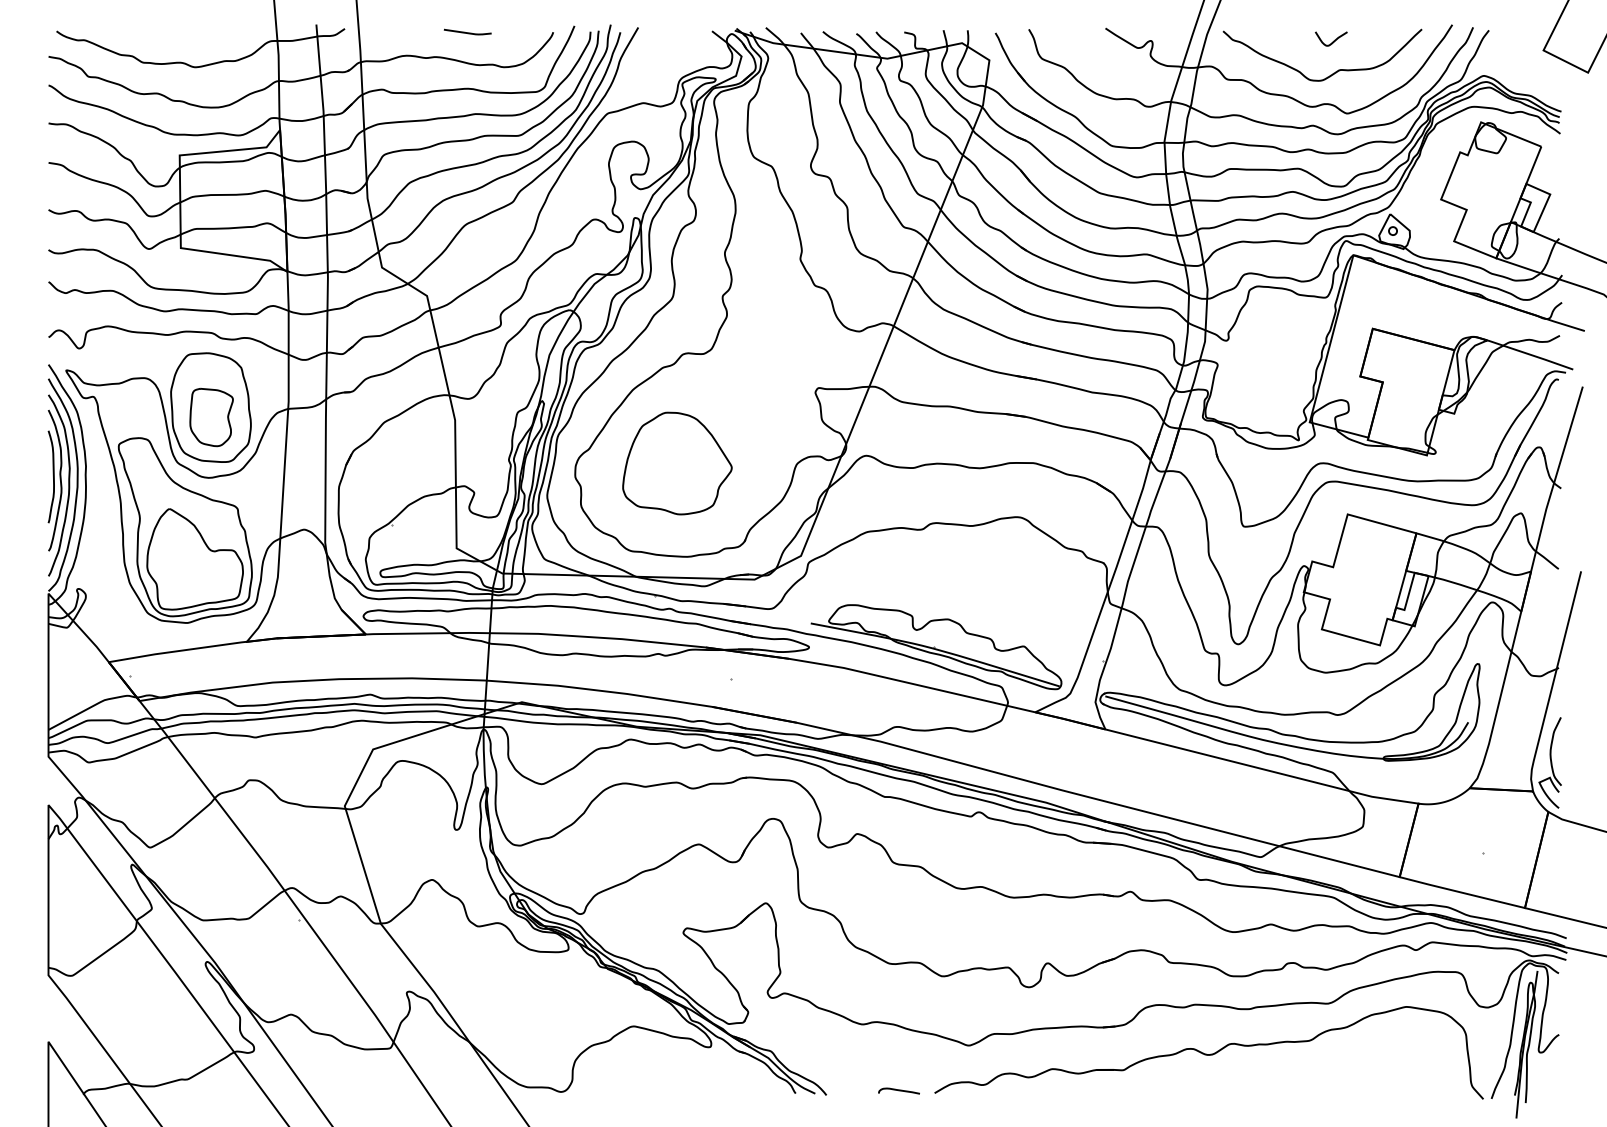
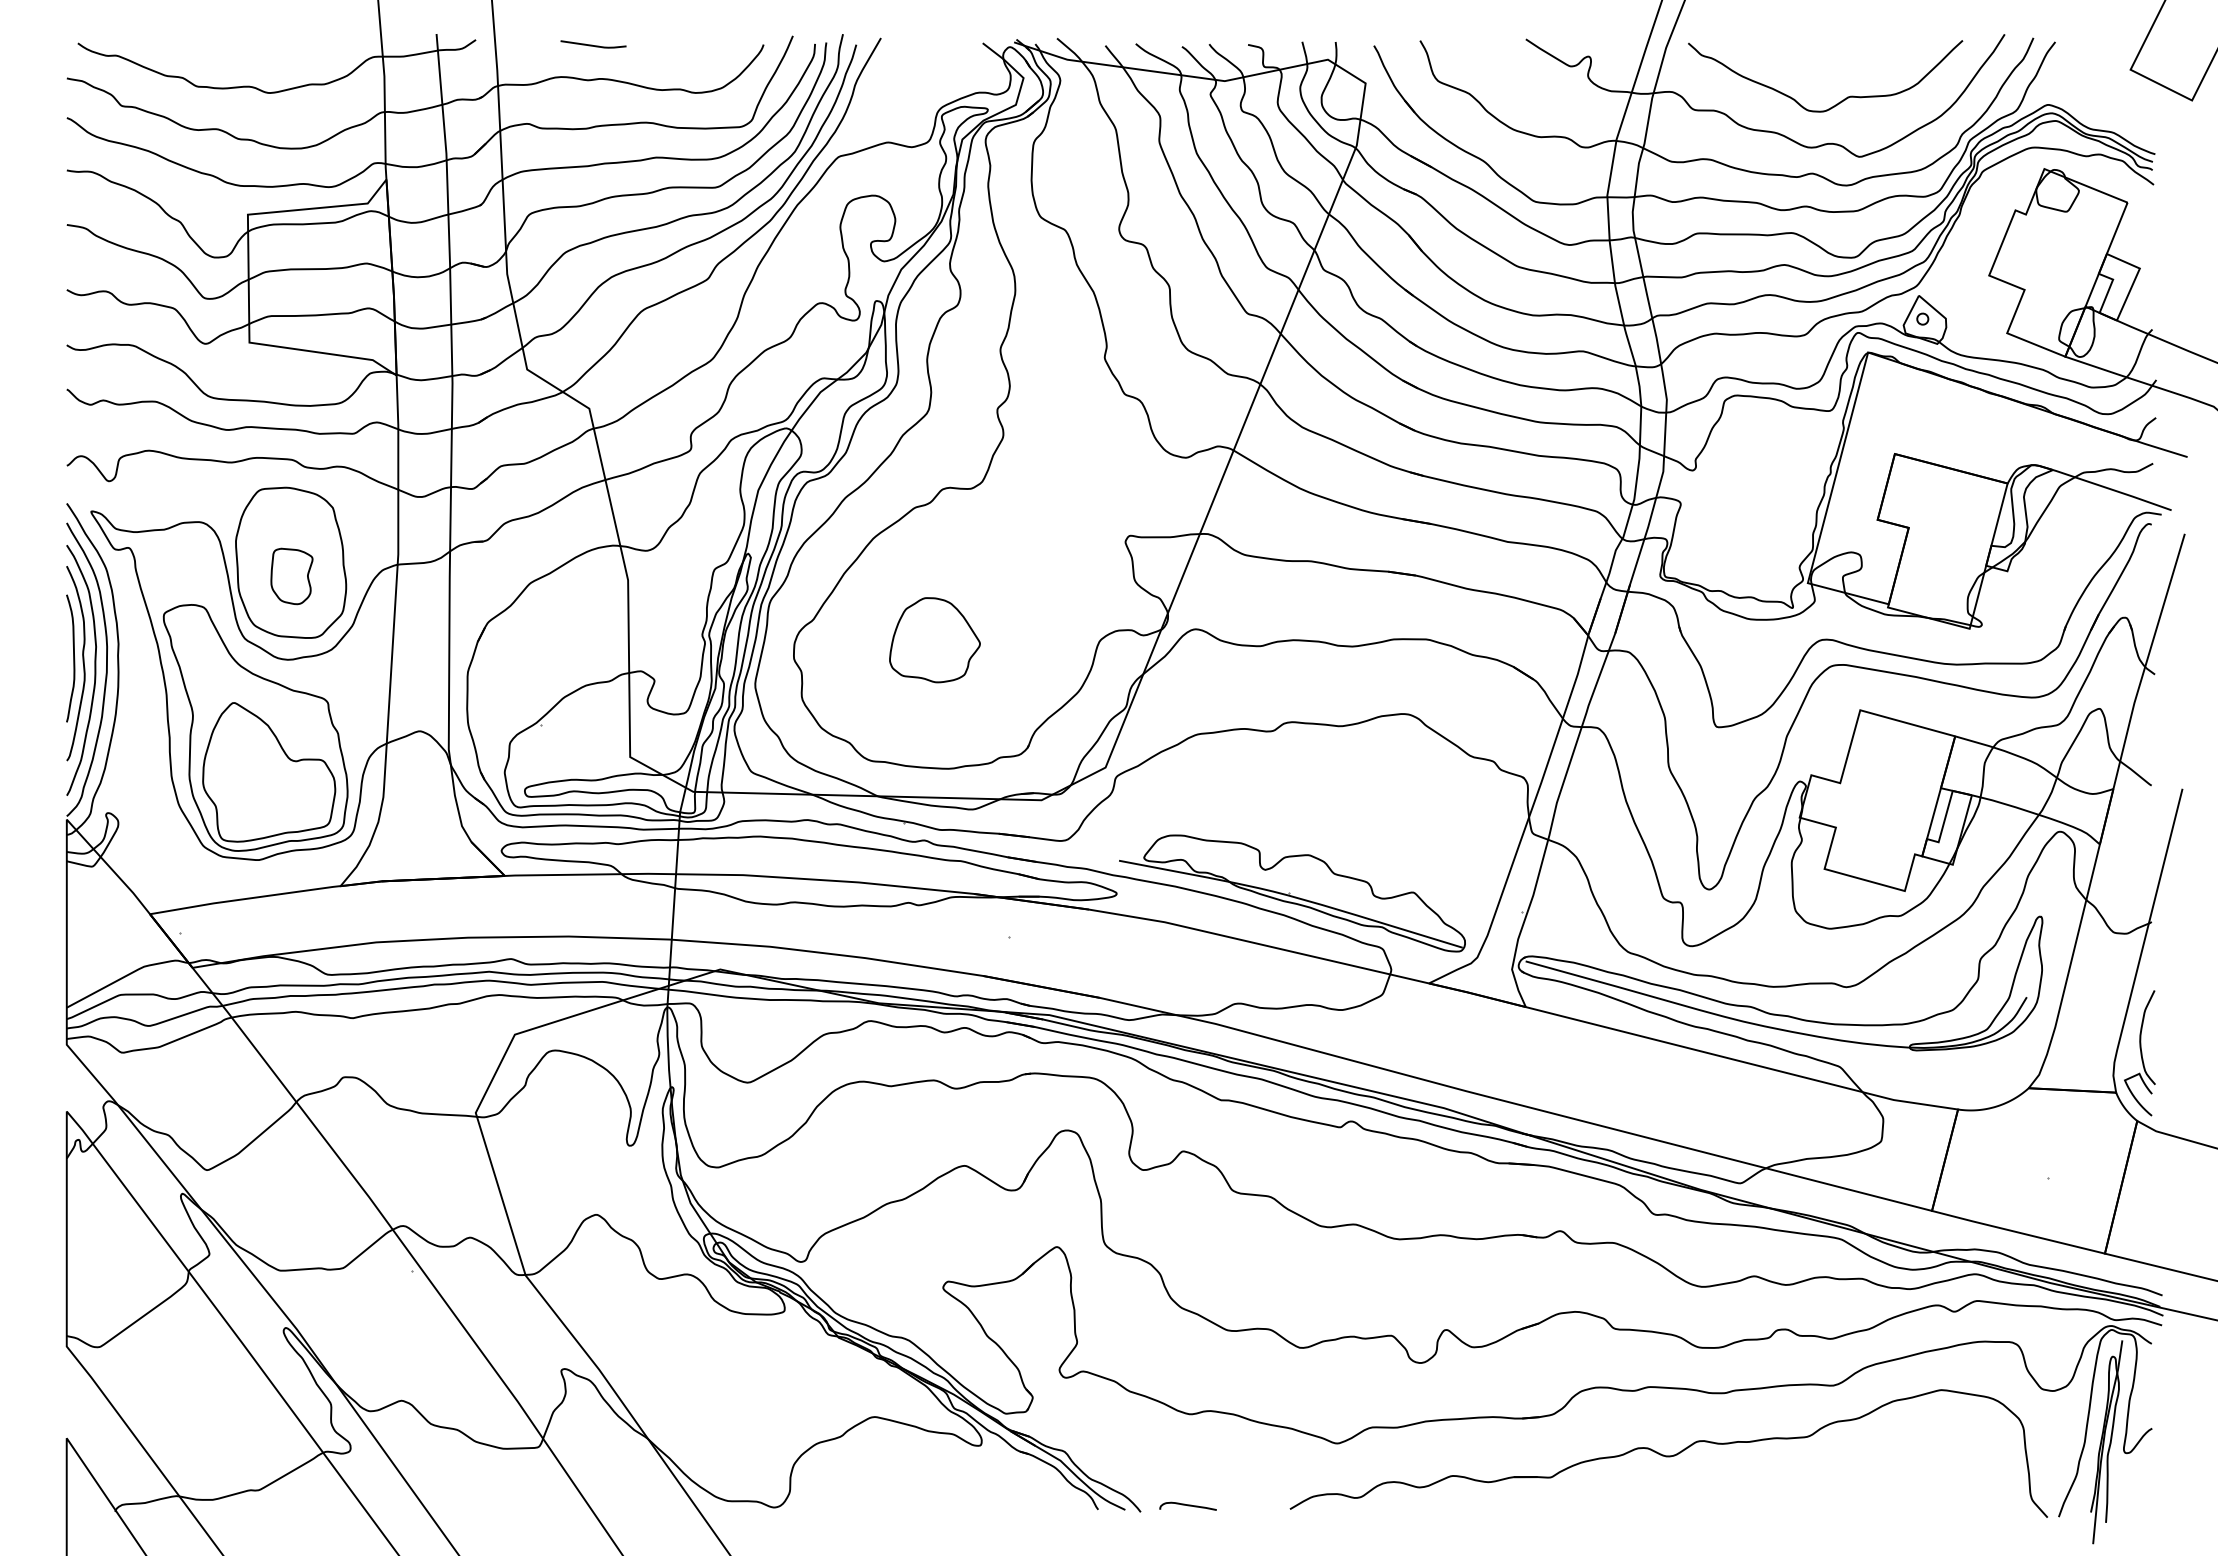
line: (467, 32) -> (592, 44), moved
curve: (1332, 41) -> (1839, 57), removed
part: (211, 417) -> (291, 576), size x0.7
part: (677, 463) -> (934, 640), size x0.6
curve: (898, 1090) -> (1187, 1505), moved

